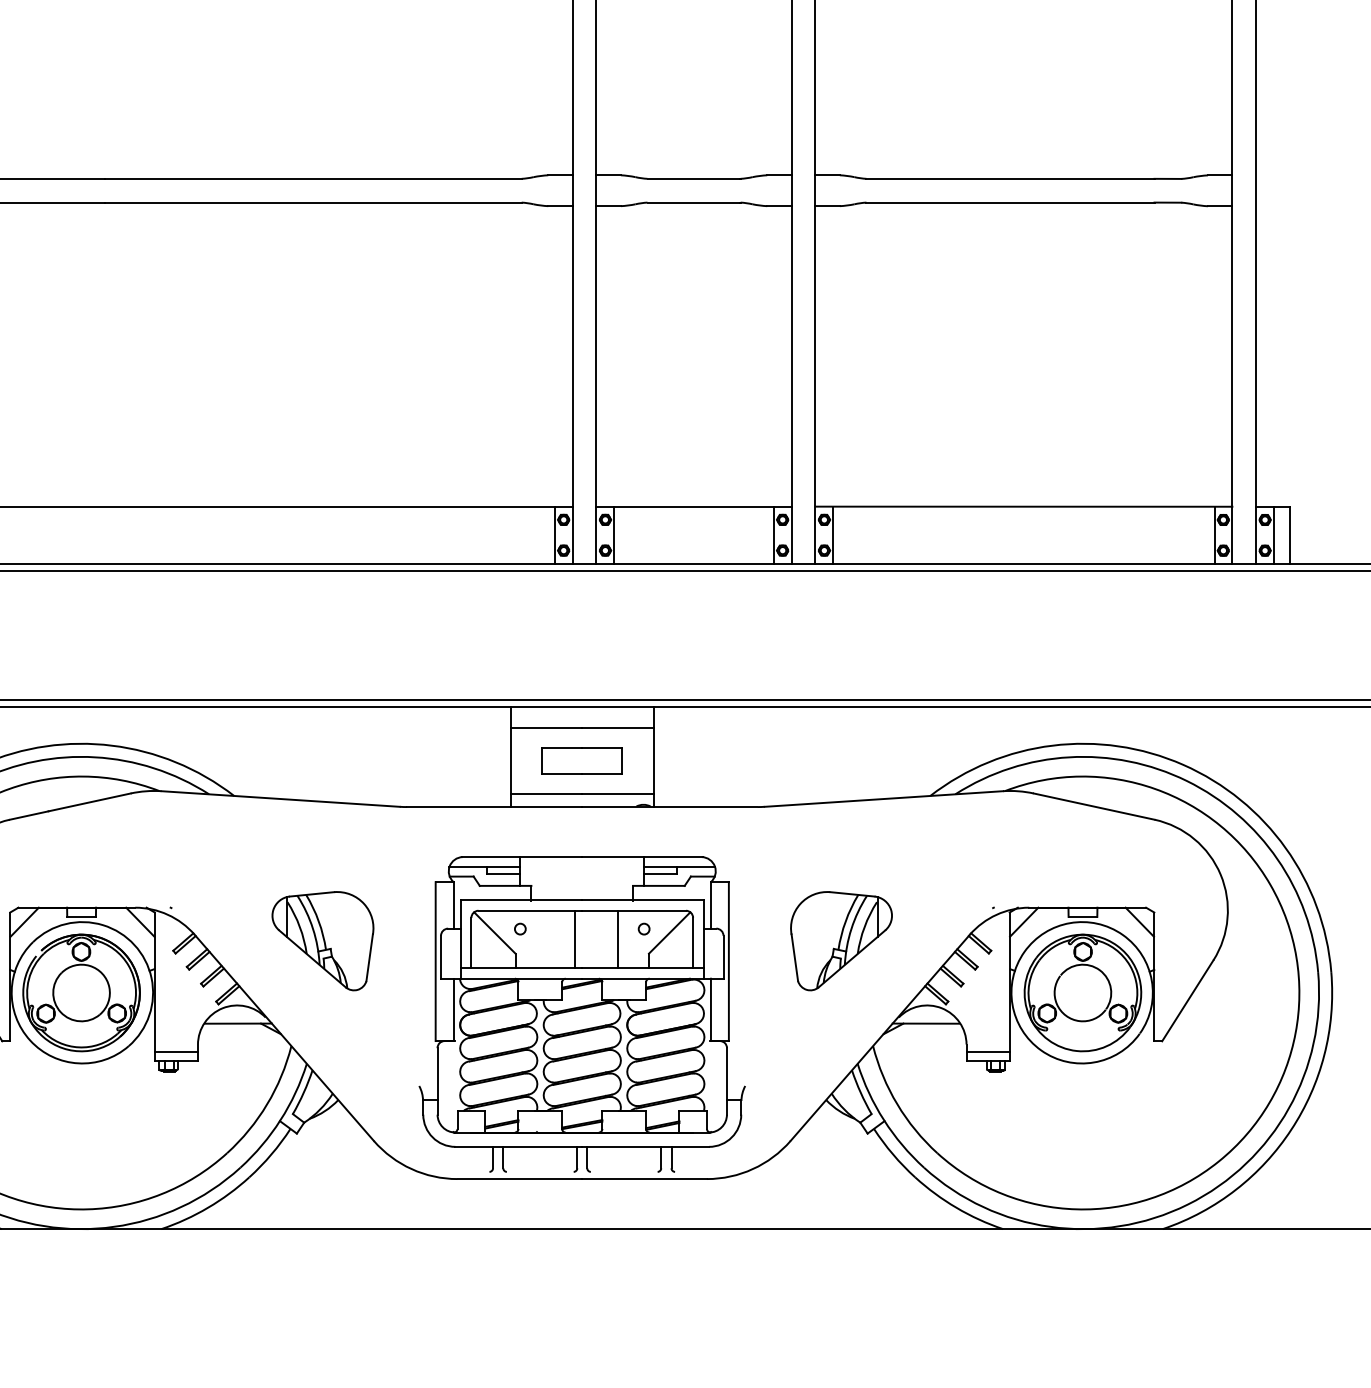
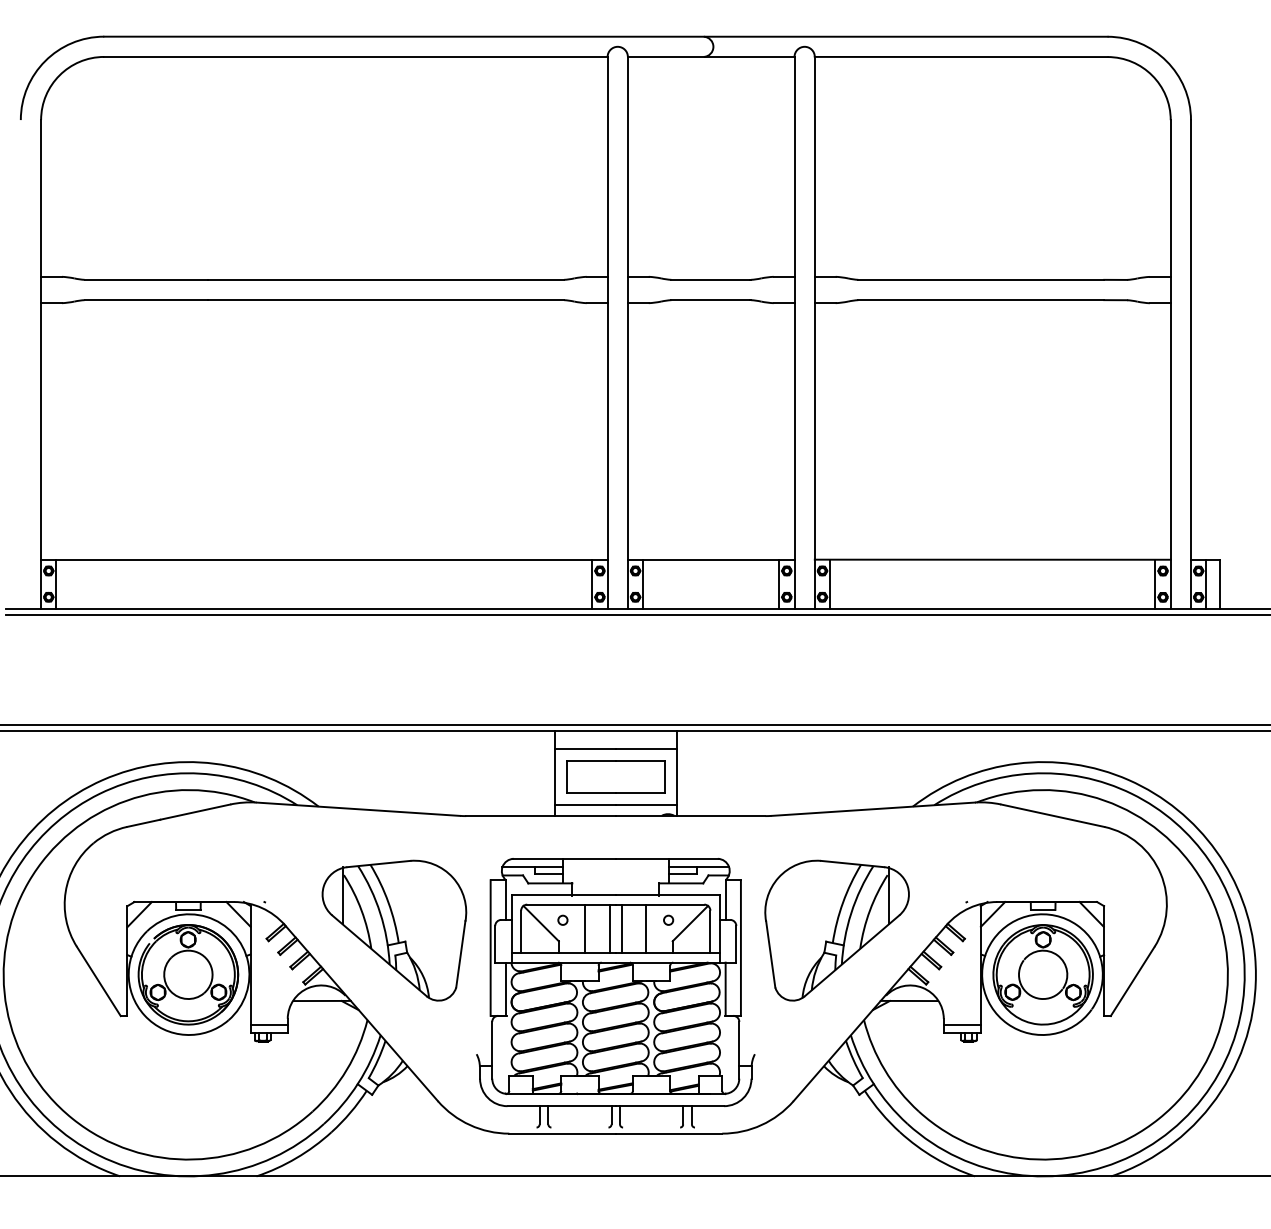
part: (581, 760) -> (615, 776), size x1.43
line: (546, 938) -> (585, 928), added
line: (588, 938) -> (621, 928), added
part: (323, 941) -> (394, 930), size x1.67
part: (840, 941) -> (836, 930), size x1.67

